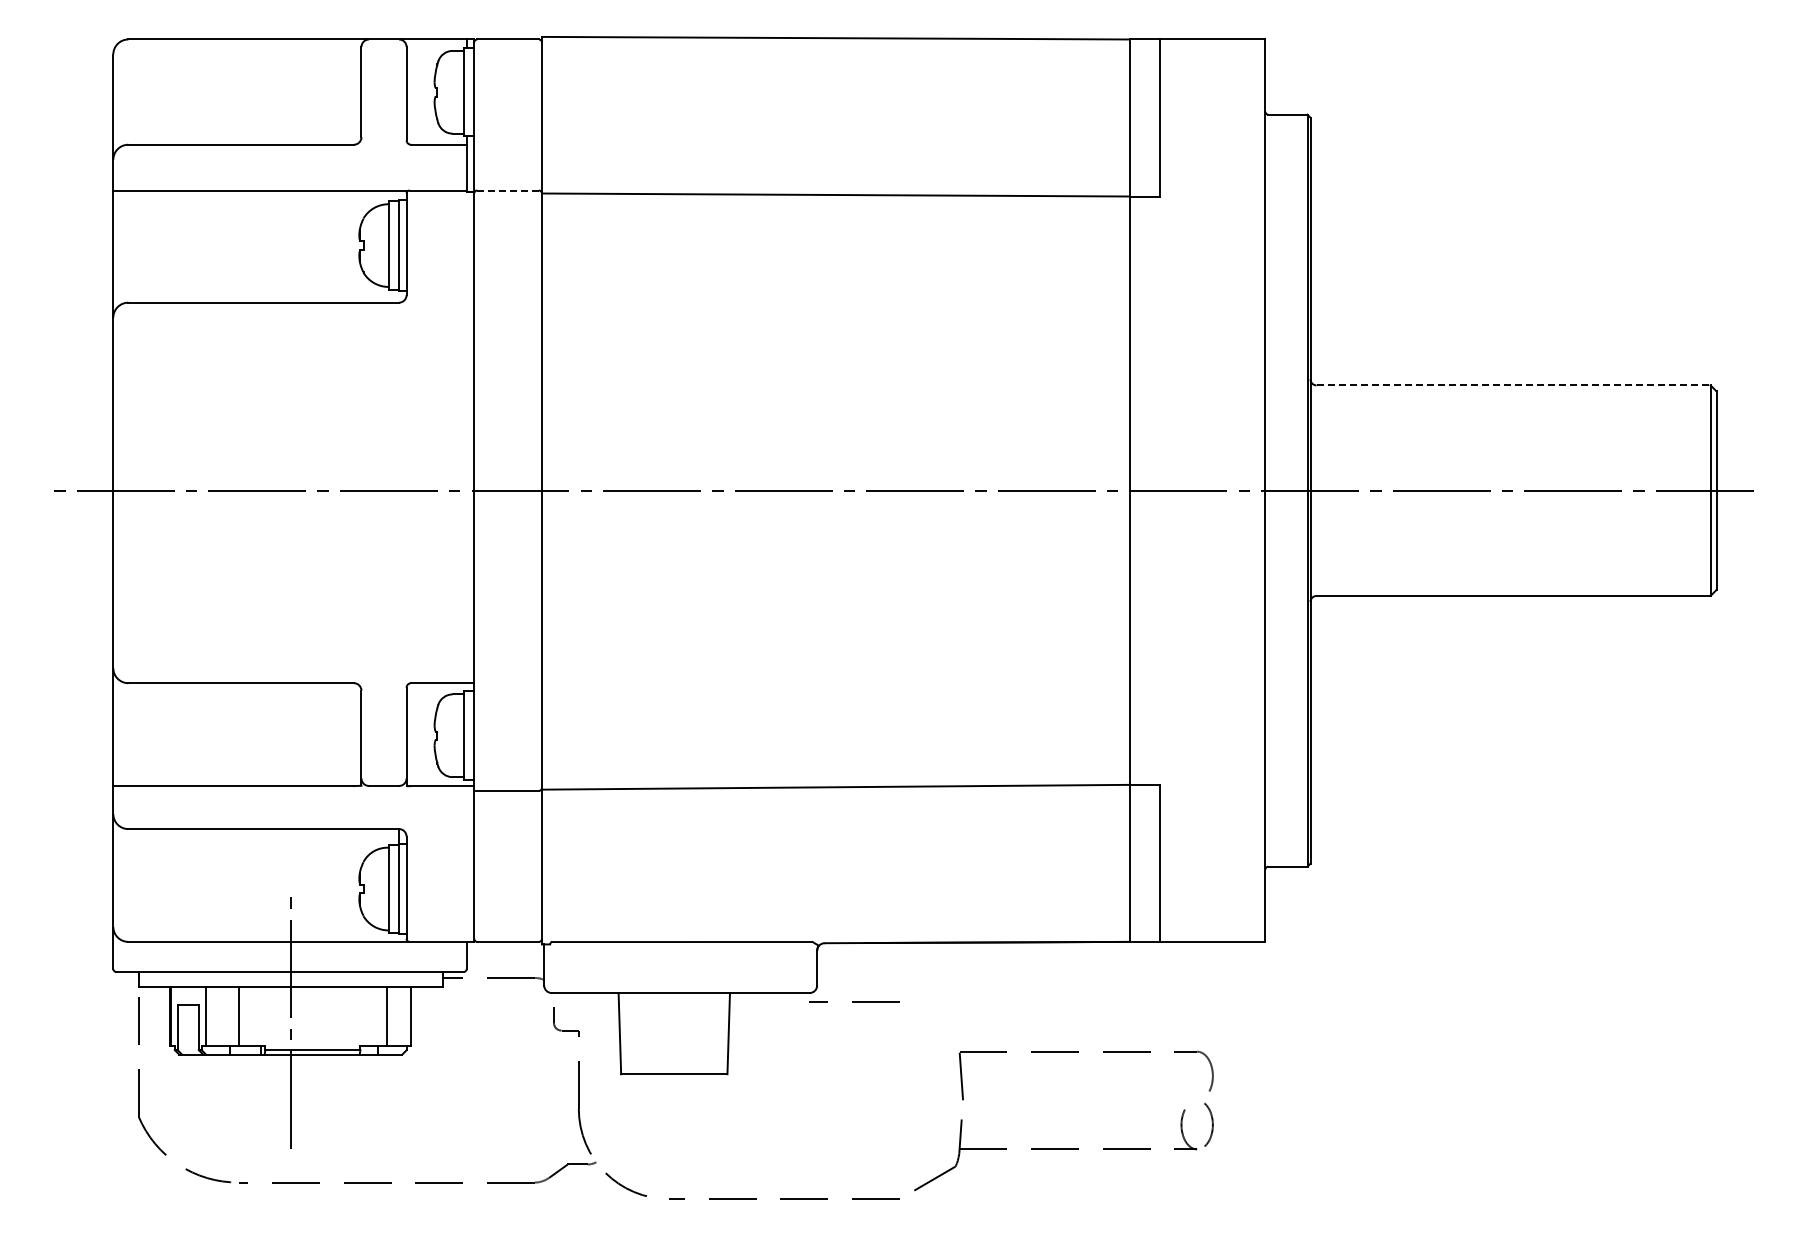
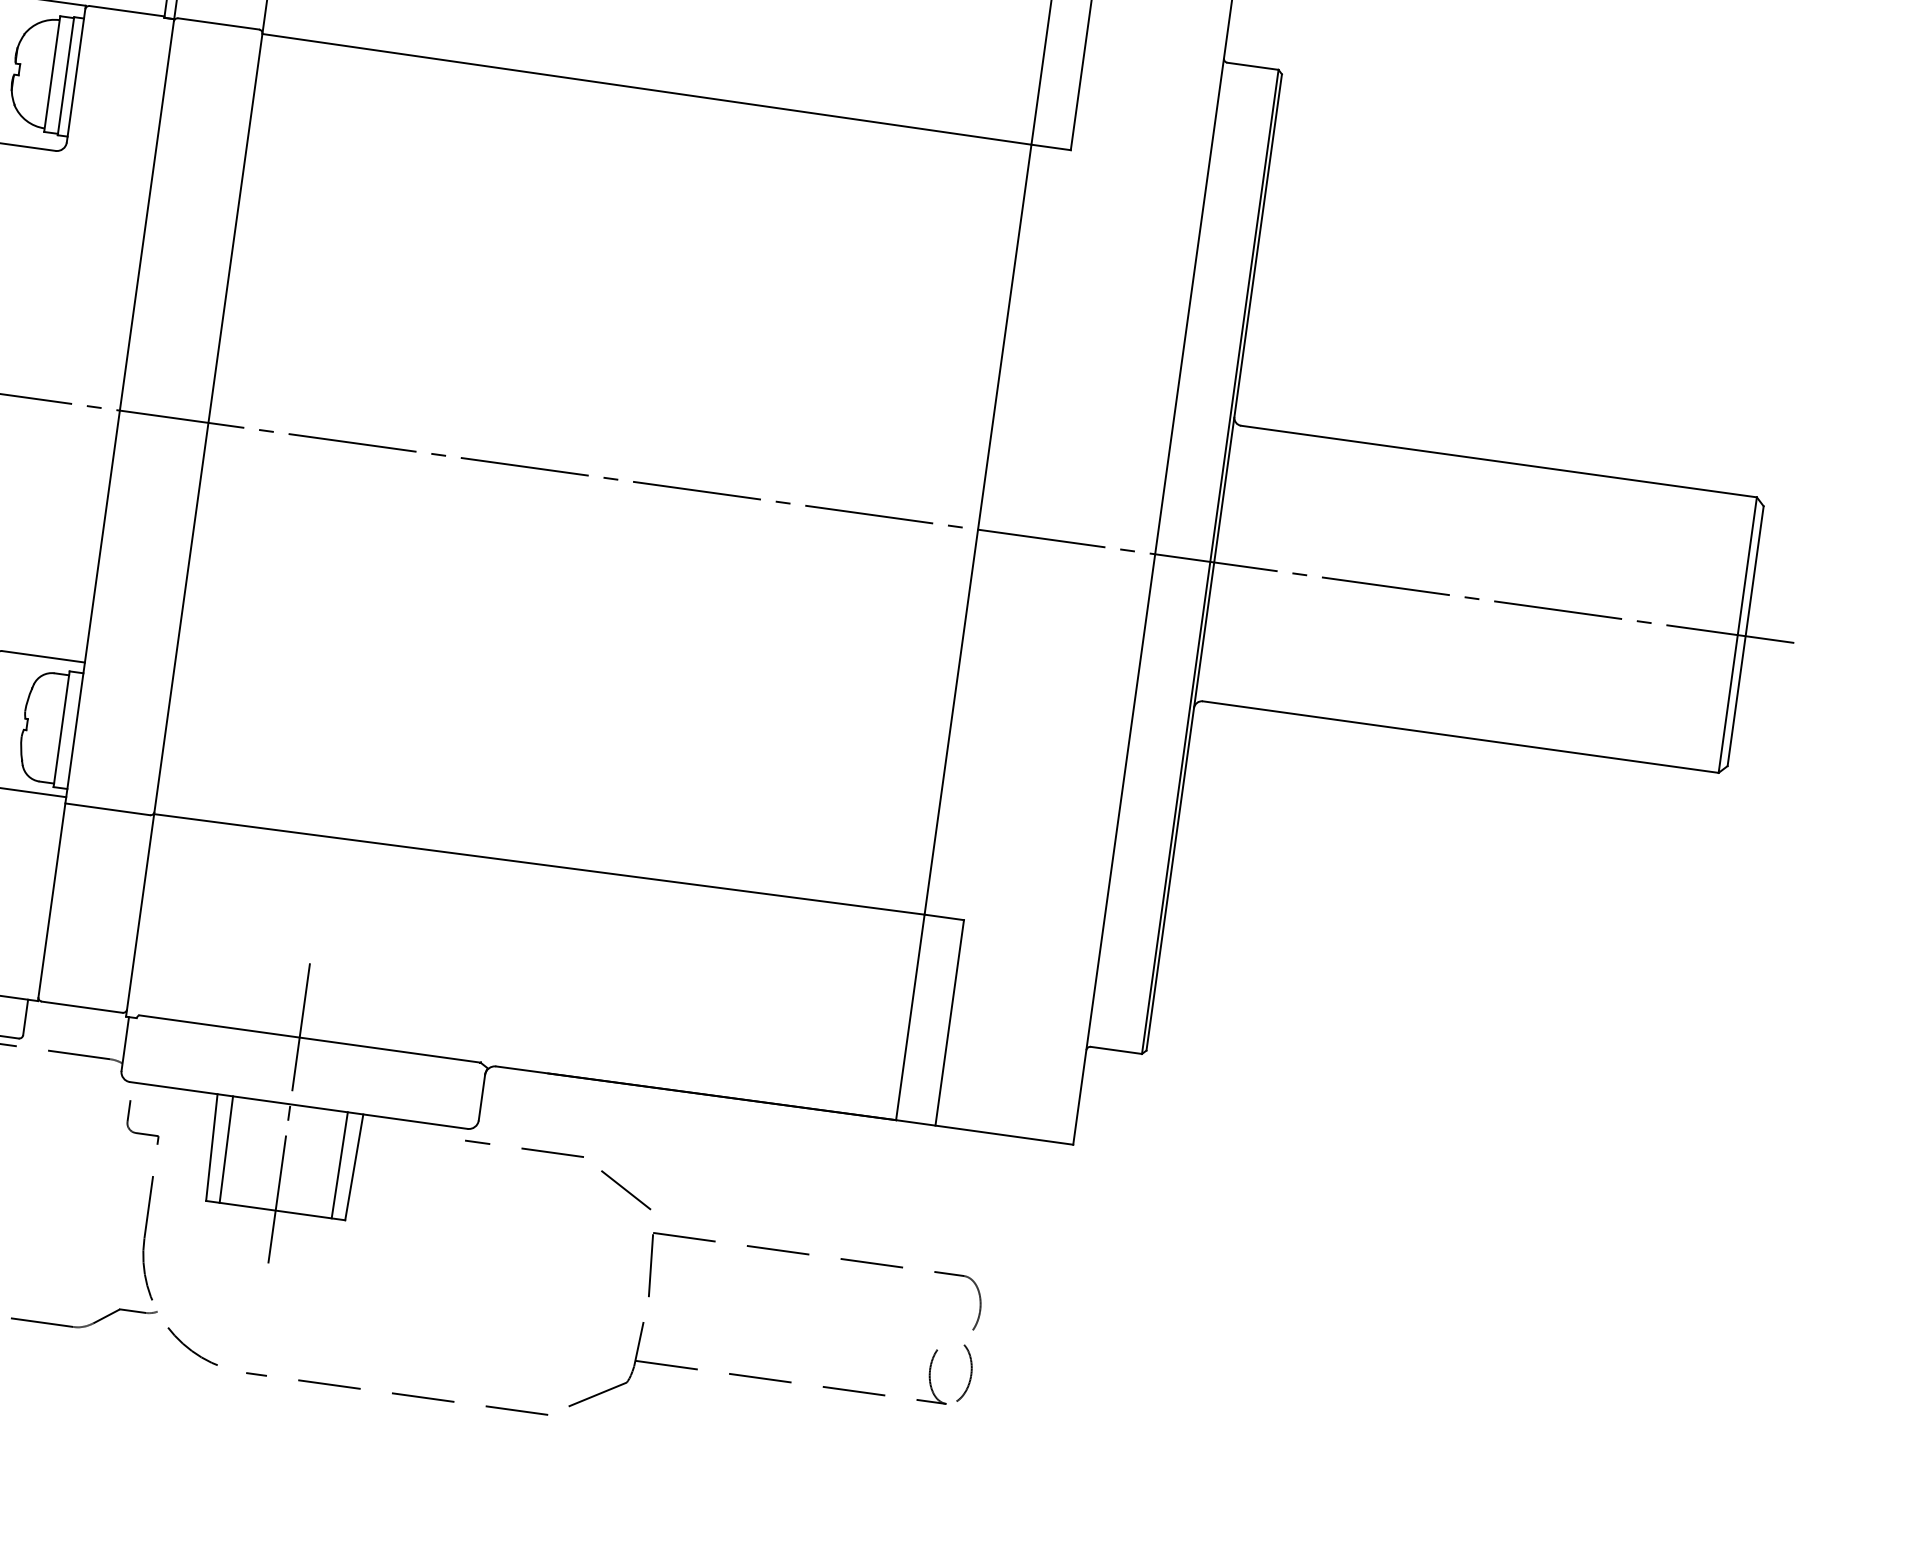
line: (508, 190) -> (219, 23), dashed -> solid
line: (1514, 385) -> (1500, 461), dashed -> solid
line: (674, 995) -> (290, 1107), added
line: (934, 1022) -> (625, 1190), added
line: (630, 1033) -> (225, 1149), added
line: (717, 1033) -> (339, 1165), added

